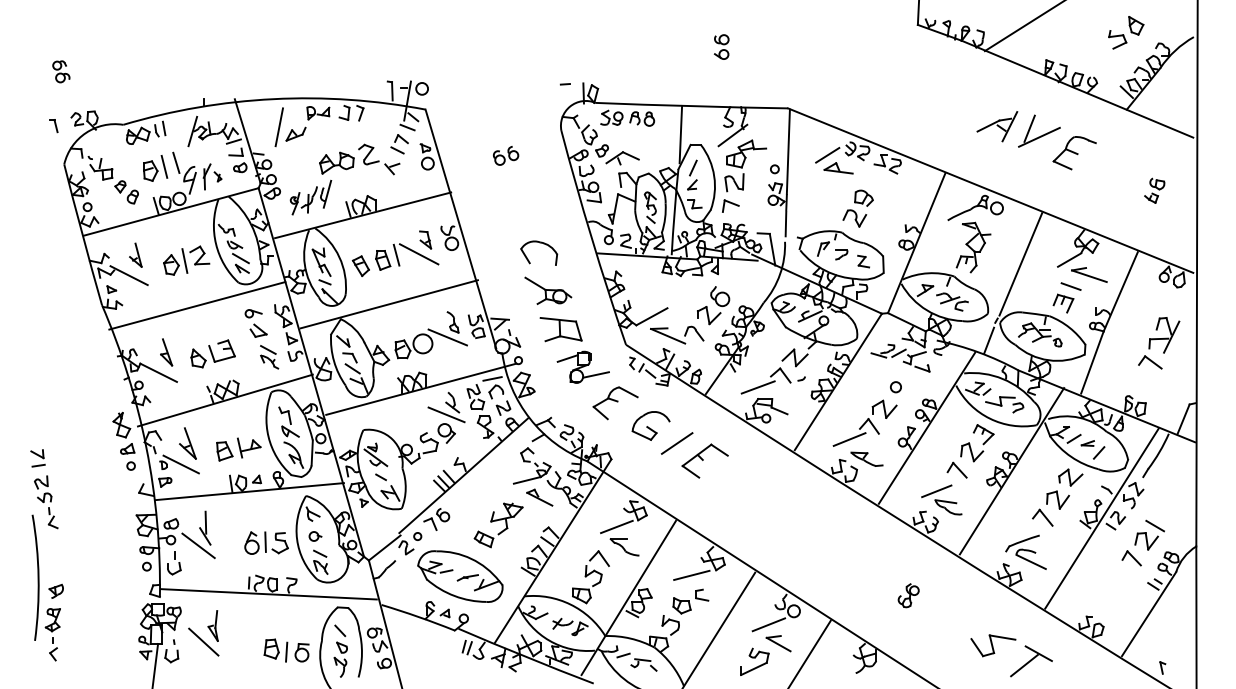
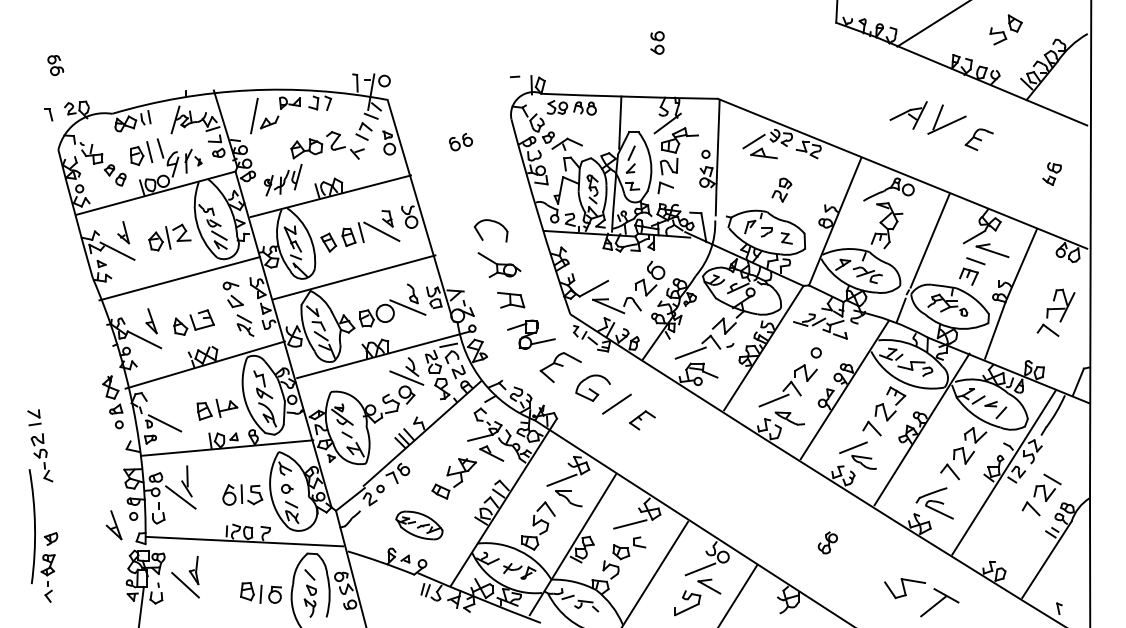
part: (1125, 32) -> (1005, 29), moved
part: (1075, 153) -> (979, 139), size x0.7
part: (857, 207) -> (781, 189), size x0.7
part: (560, 328) -> (510, 299), size x0.7
part: (187, 443) -> (113, 525), moved
part: (705, 461) -> (642, 420), size x0.6
part: (460, 576) -> (419, 525), size x0.6

